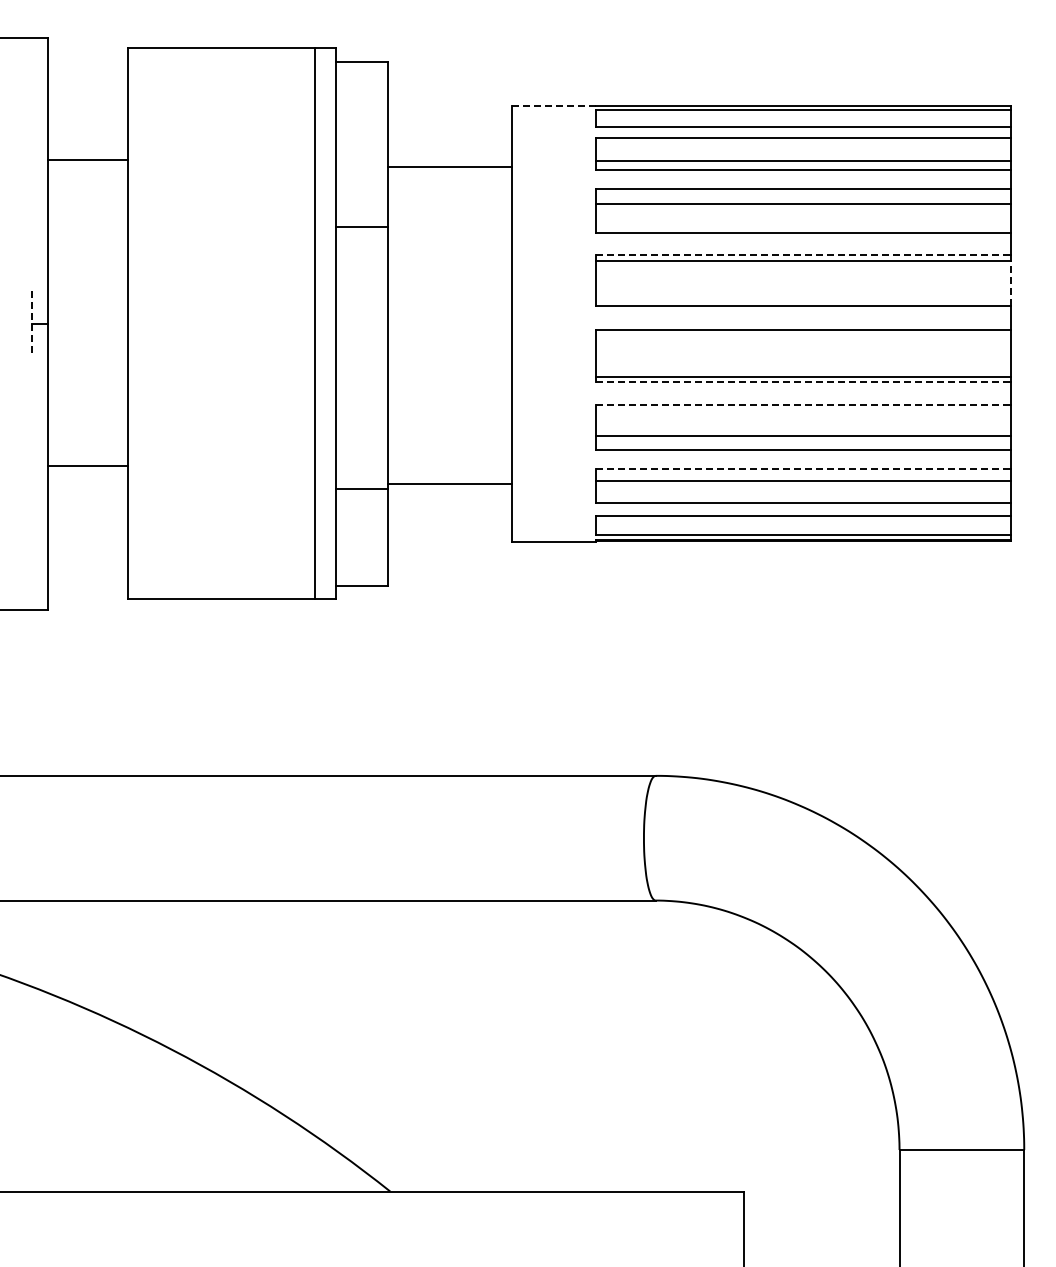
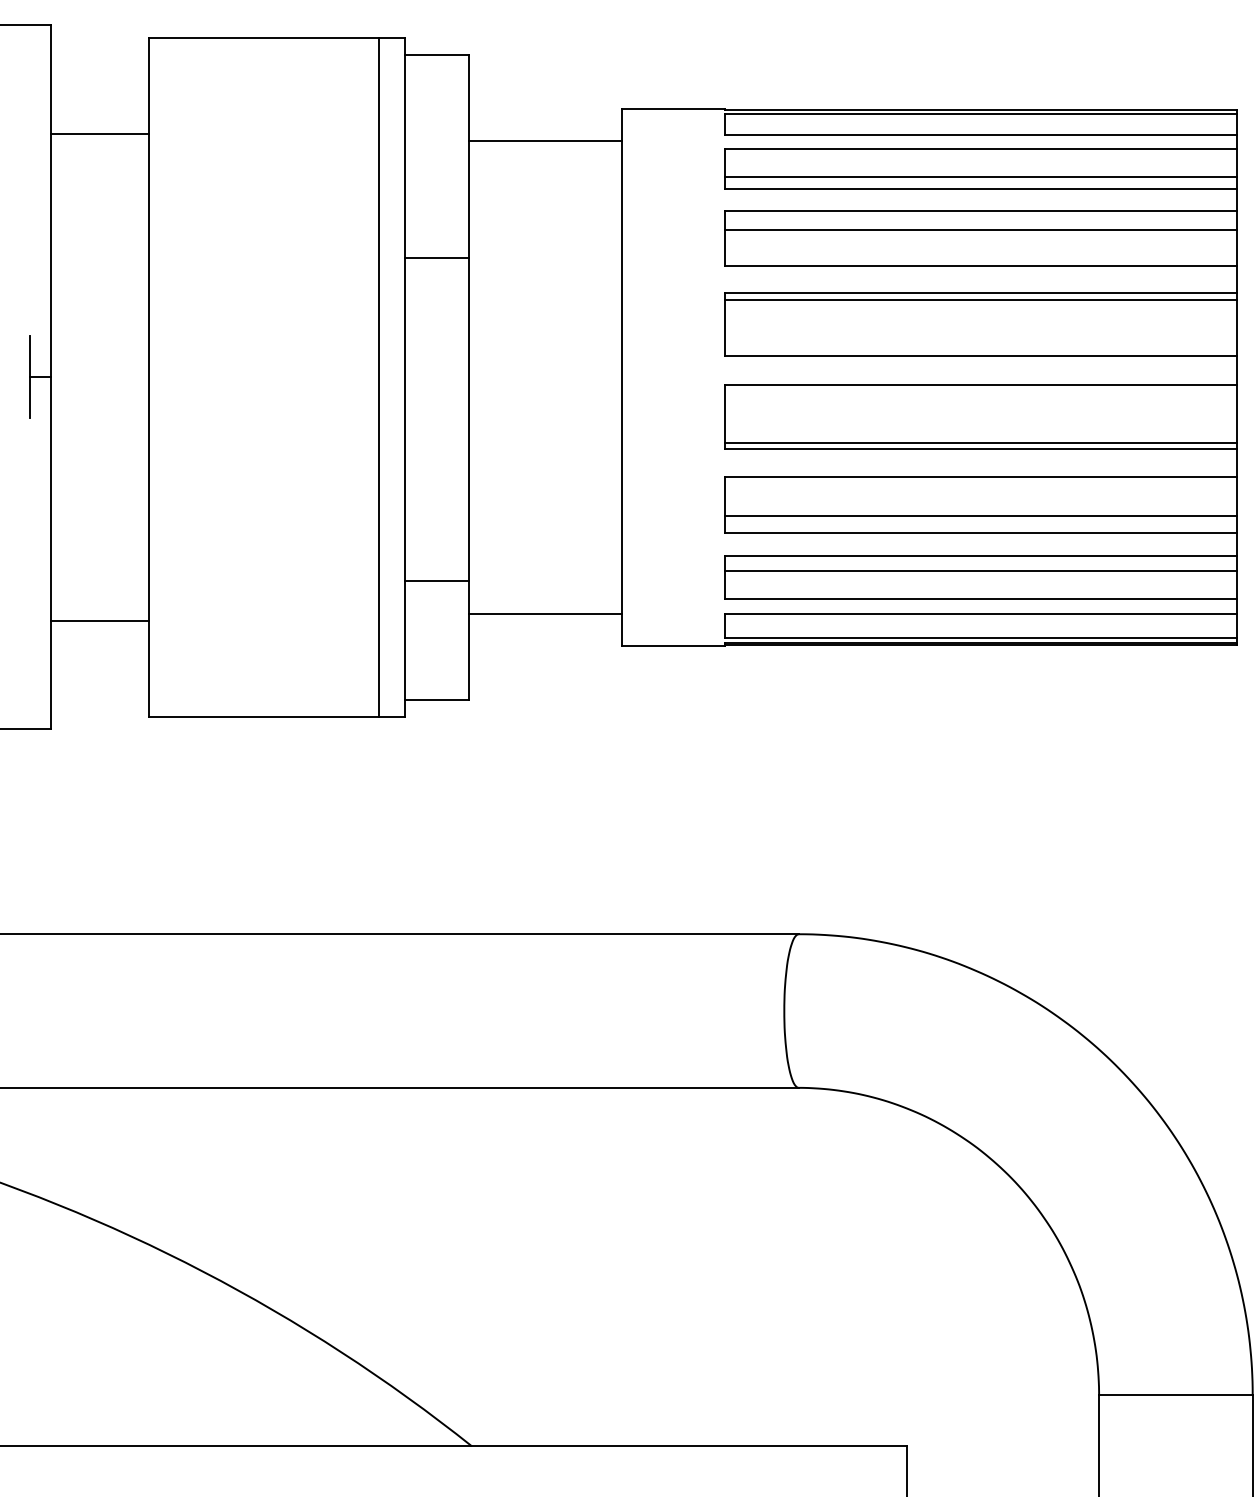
line: (553, 105) -> (672, 108), dashed -> solid
line: (87, 160) -> (98, 134), moved
line: (449, 166) -> (544, 140), moved
line: (803, 255) -> (980, 293), dashed -> solid
line: (1011, 283) -> (1237, 327), dashed -> solid
line: (31, 324) -> (29, 378), dashed -> solid
line: (803, 381) -> (980, 448), dashed -> solid
line: (803, 404) -> (980, 476), dashed -> solid
line: (87, 466) -> (98, 620), moved
line: (803, 469) -> (980, 556), dashed -> solid
line: (449, 484) -> (544, 614), moved

